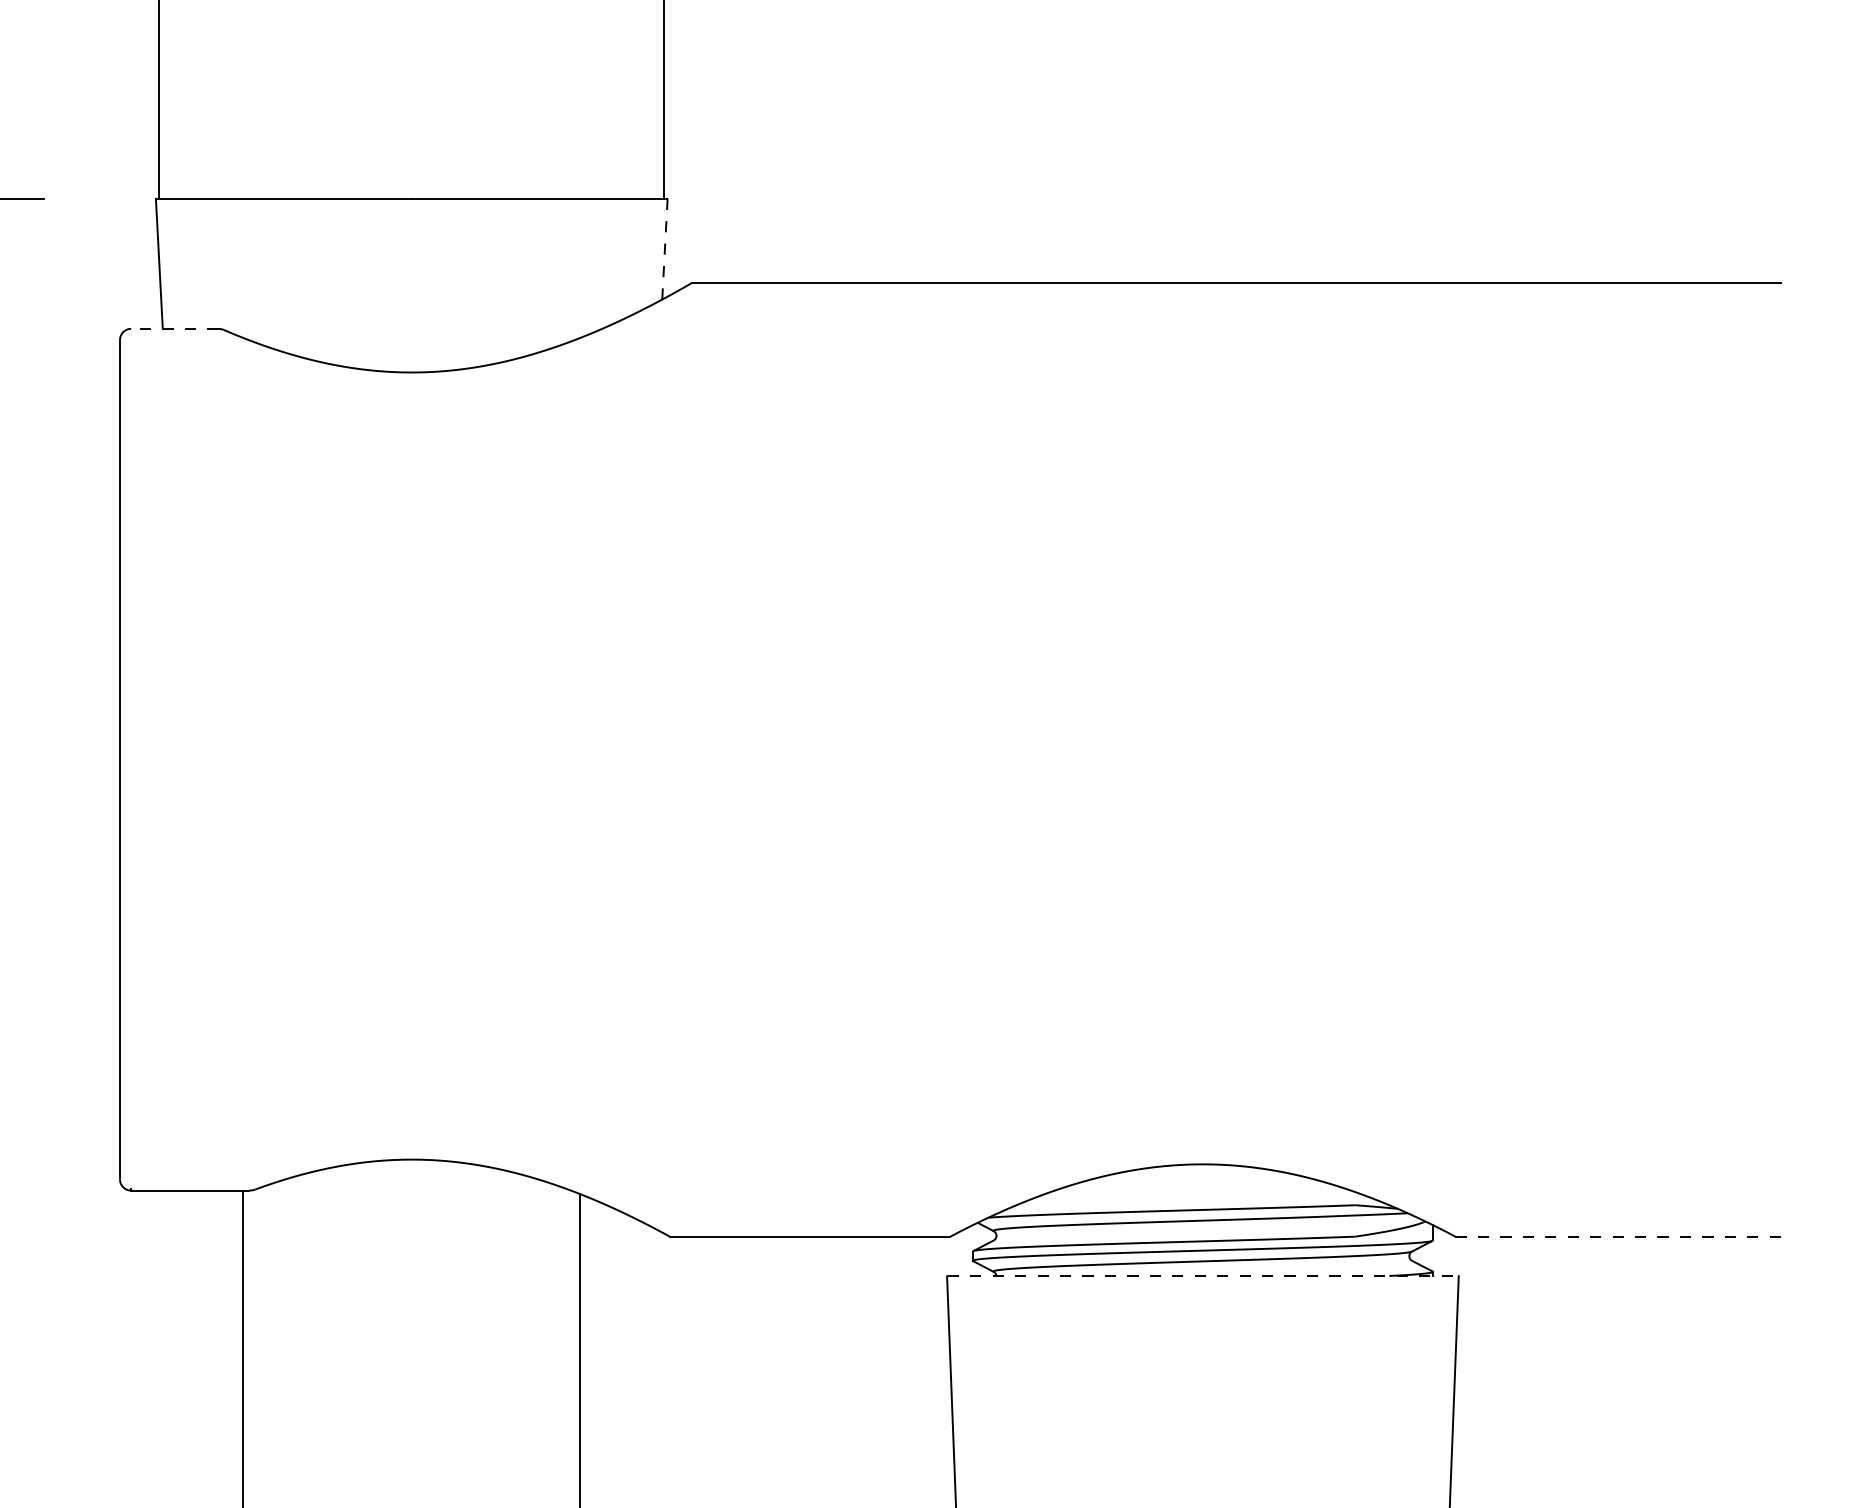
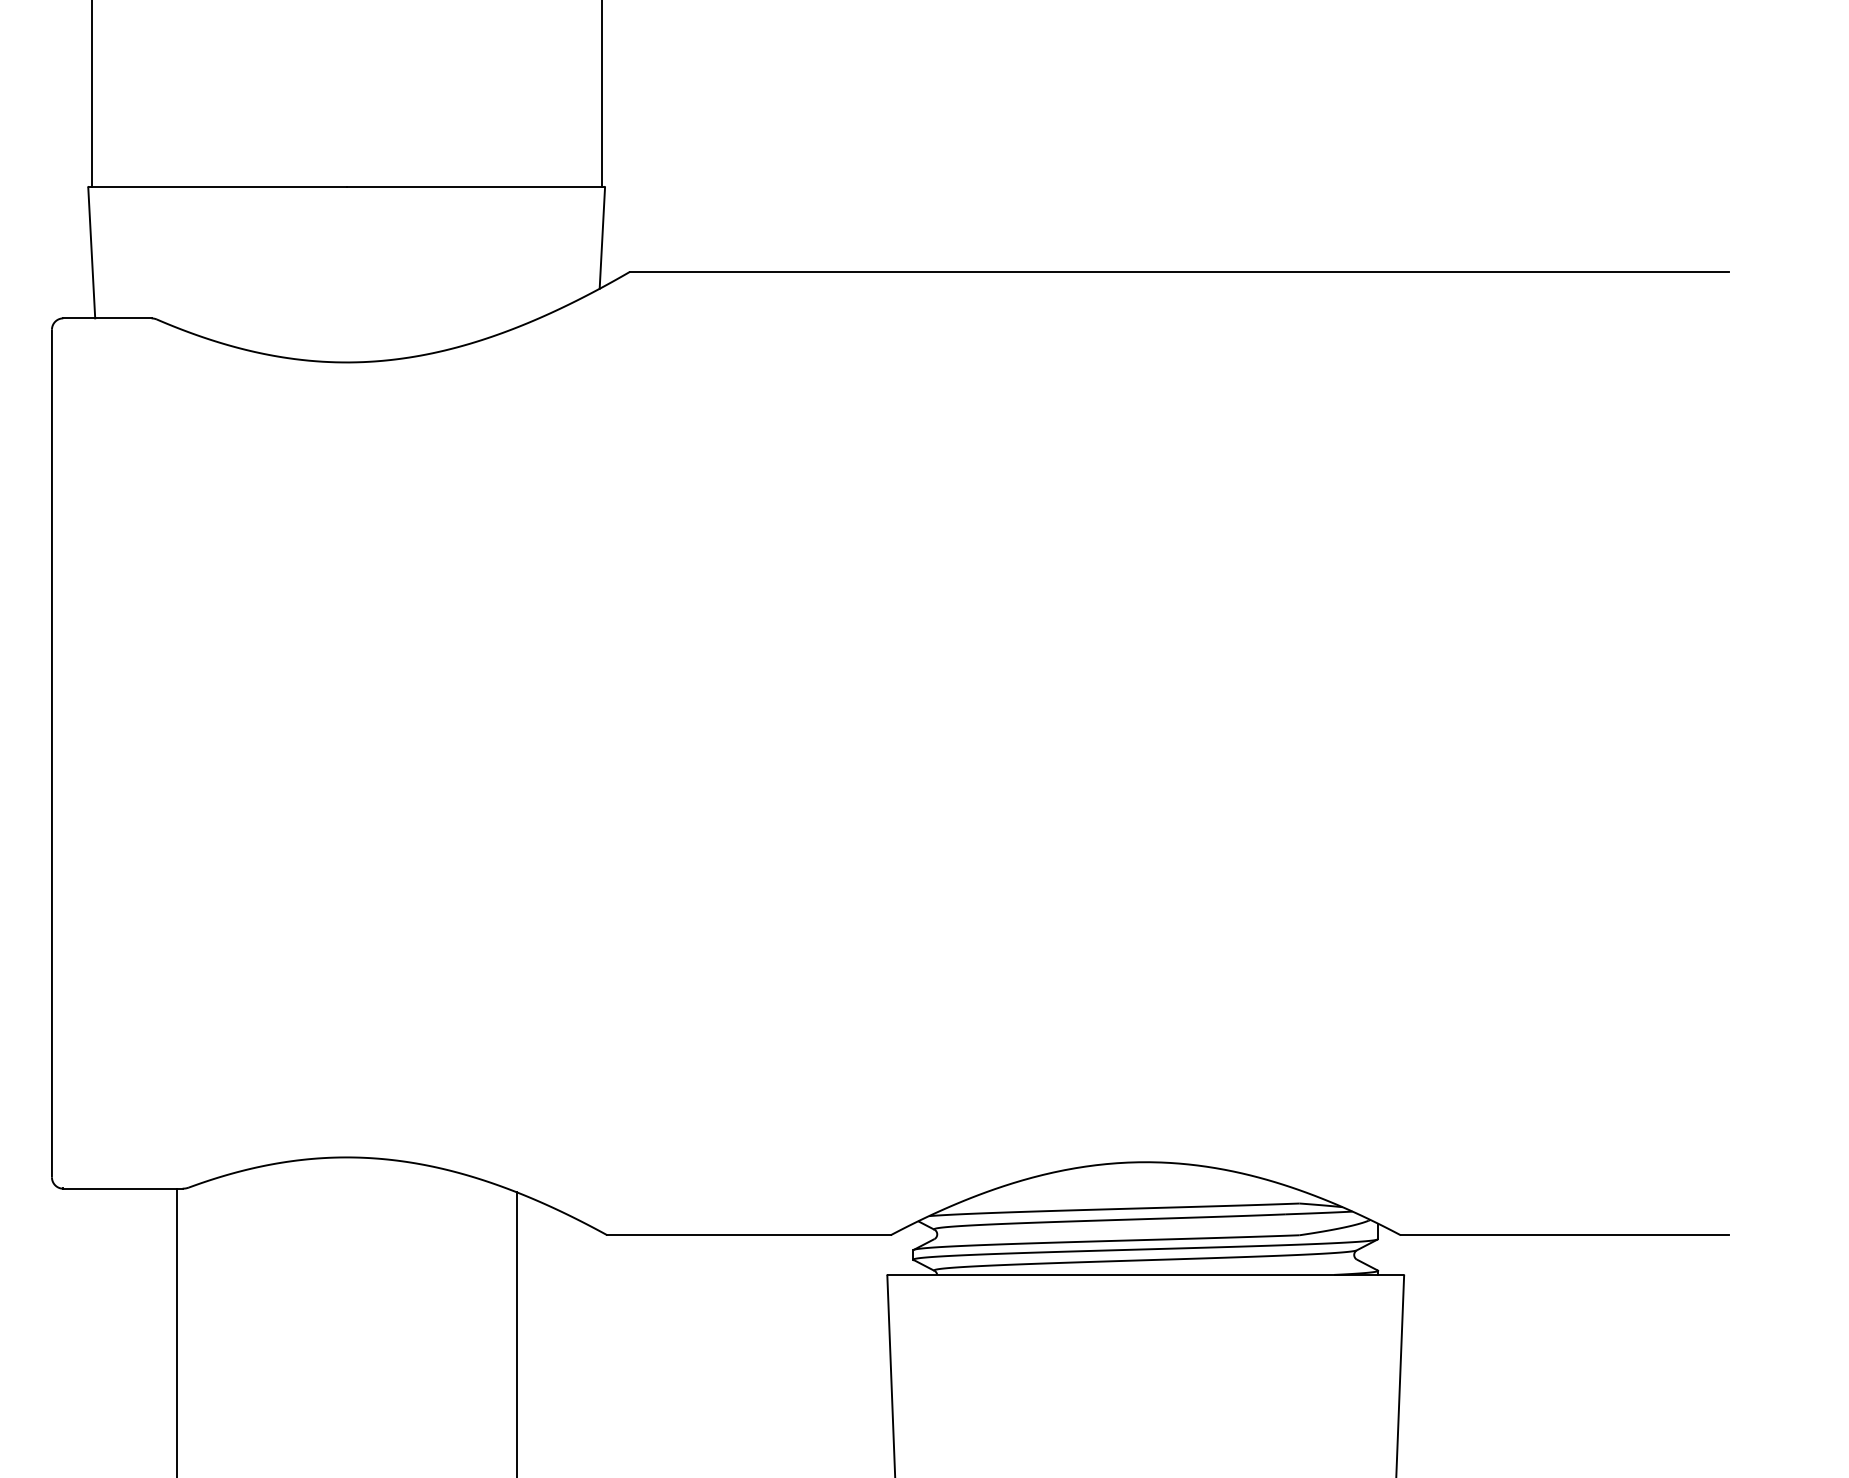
line: (664, 248) -> (601, 237), dashed -> solid
line: (174, 328) -> (107, 318), dashed -> solid
line: (1618, 1236) -> (1565, 1235), dashed -> solid
line: (1203, 1275) -> (1146, 1274), dashed -> solid

